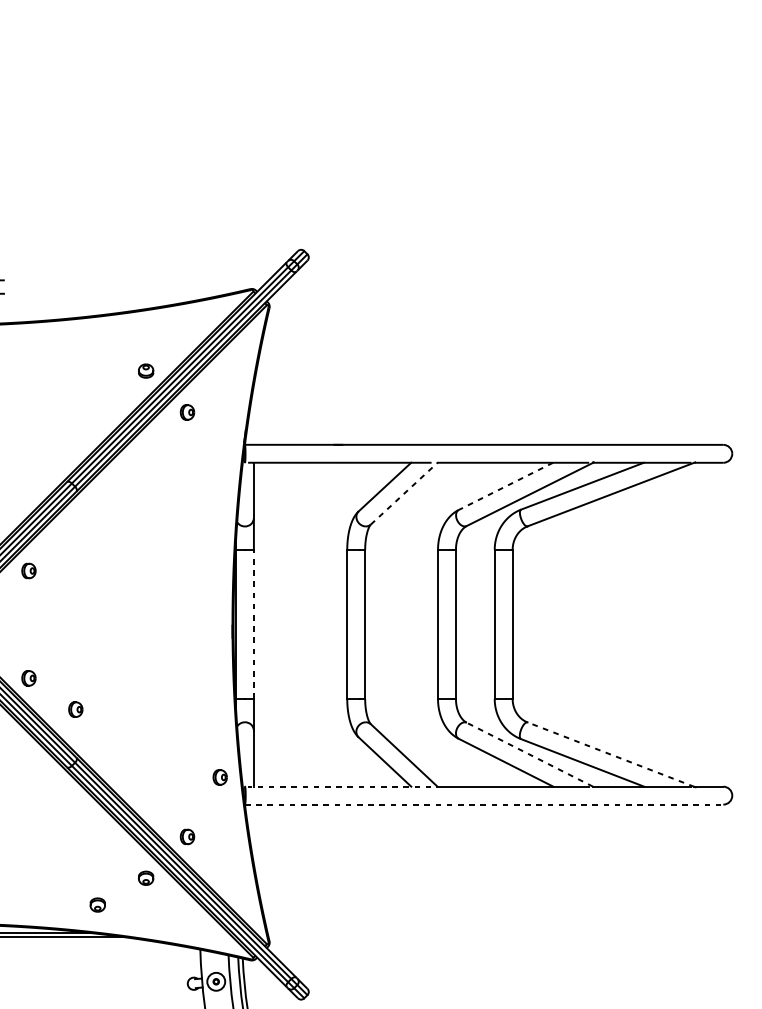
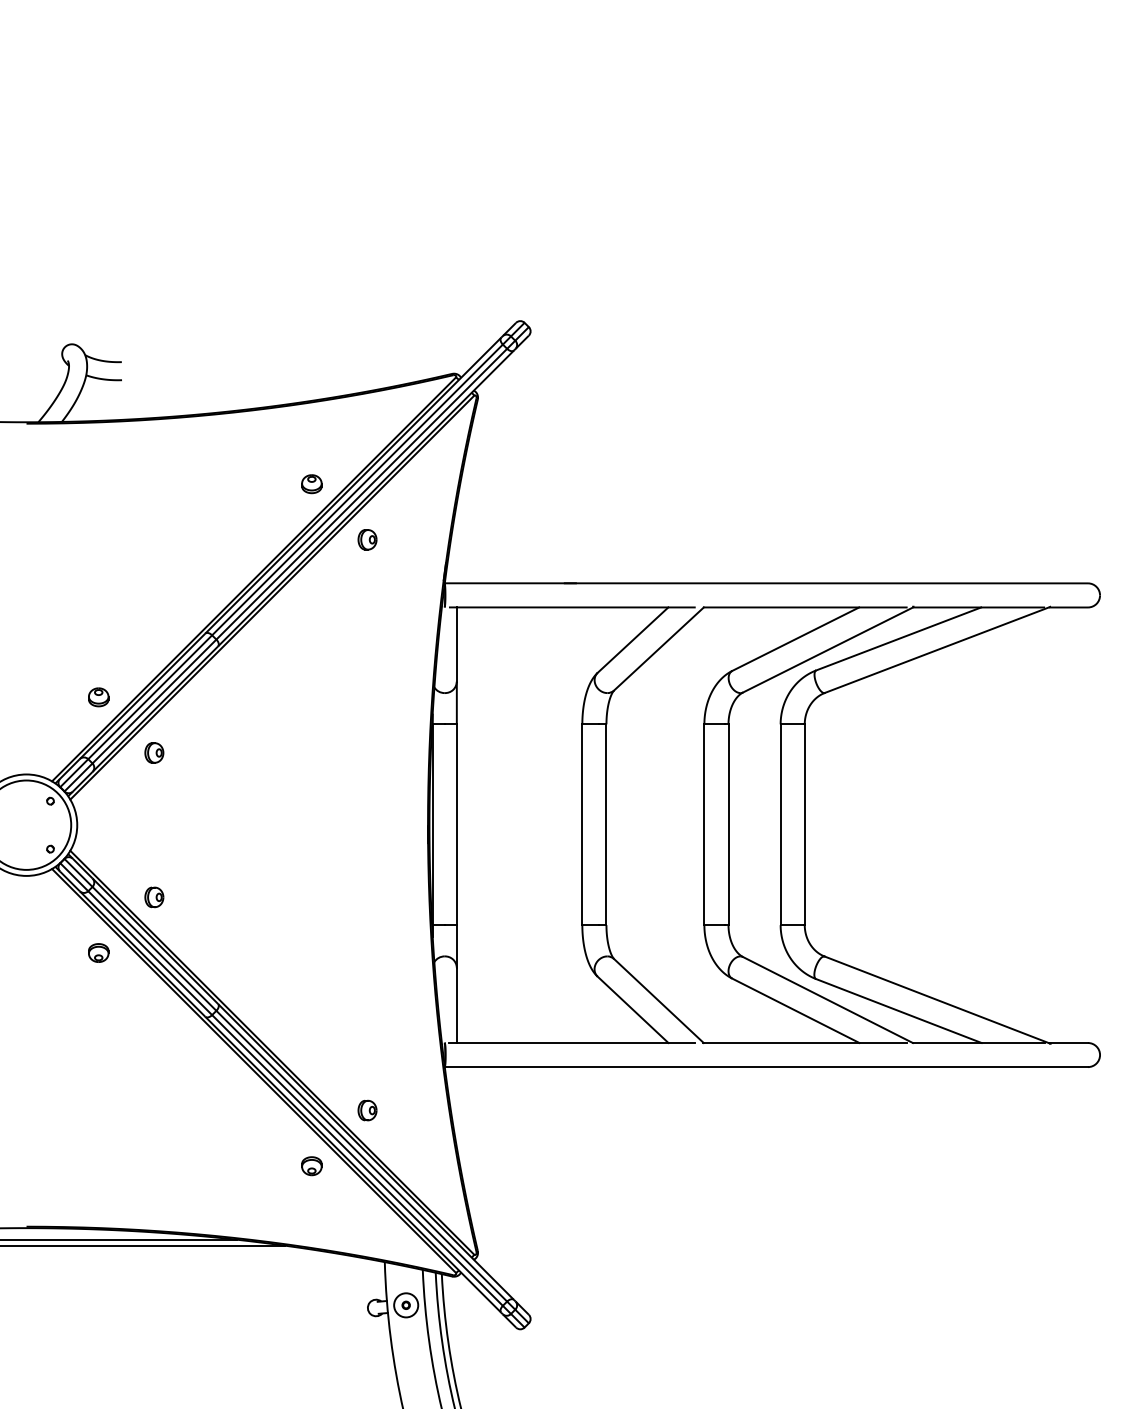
line: (505, 486) -> (795, 639), dashed -> solid
line: (404, 493) -> (659, 648), dashed -> solid
line: (253, 624) -> (456, 824), dashed -> solid
part: (75, 709) -> (217, 939), removed
line: (529, 754) -> (827, 999), dashed -> solid
line: (610, 754) -> (936, 999), dashed -> solid
part: (220, 777) -> (411, 1030), removed
line: (339, 787) -> (571, 1043), dashed -> solid
line: (484, 804) -> (766, 1067), dashed -> solid
part: (97, 905) -> (246, 1202), removed

